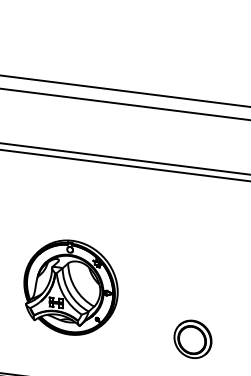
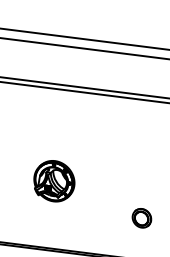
part: (70, 287) -> (54, 181), size x0.6
part: (192, 338) -> (141, 217), size x0.7

